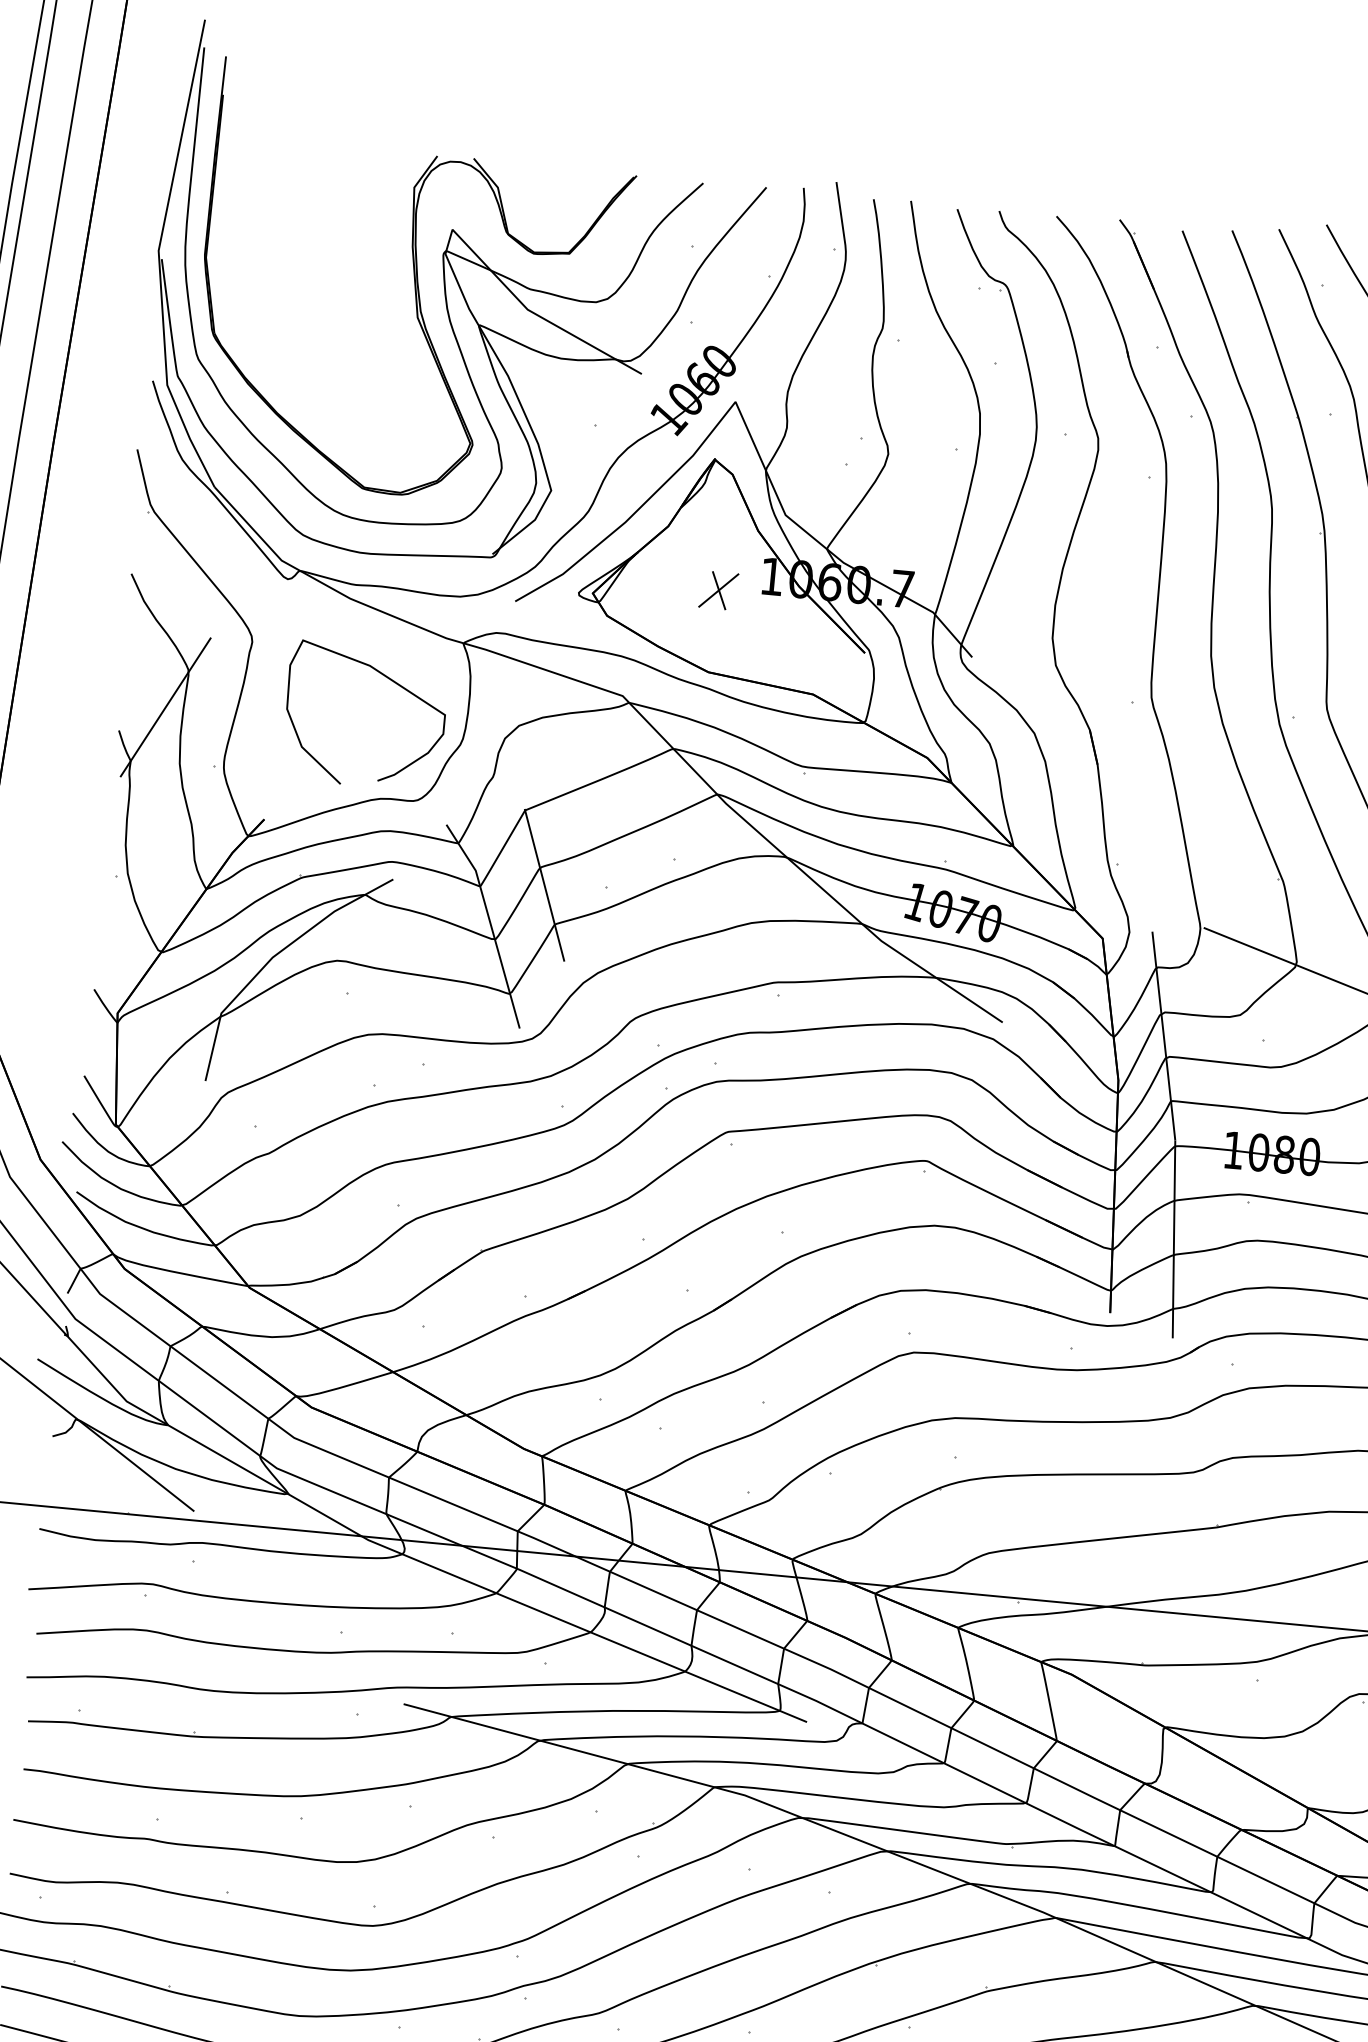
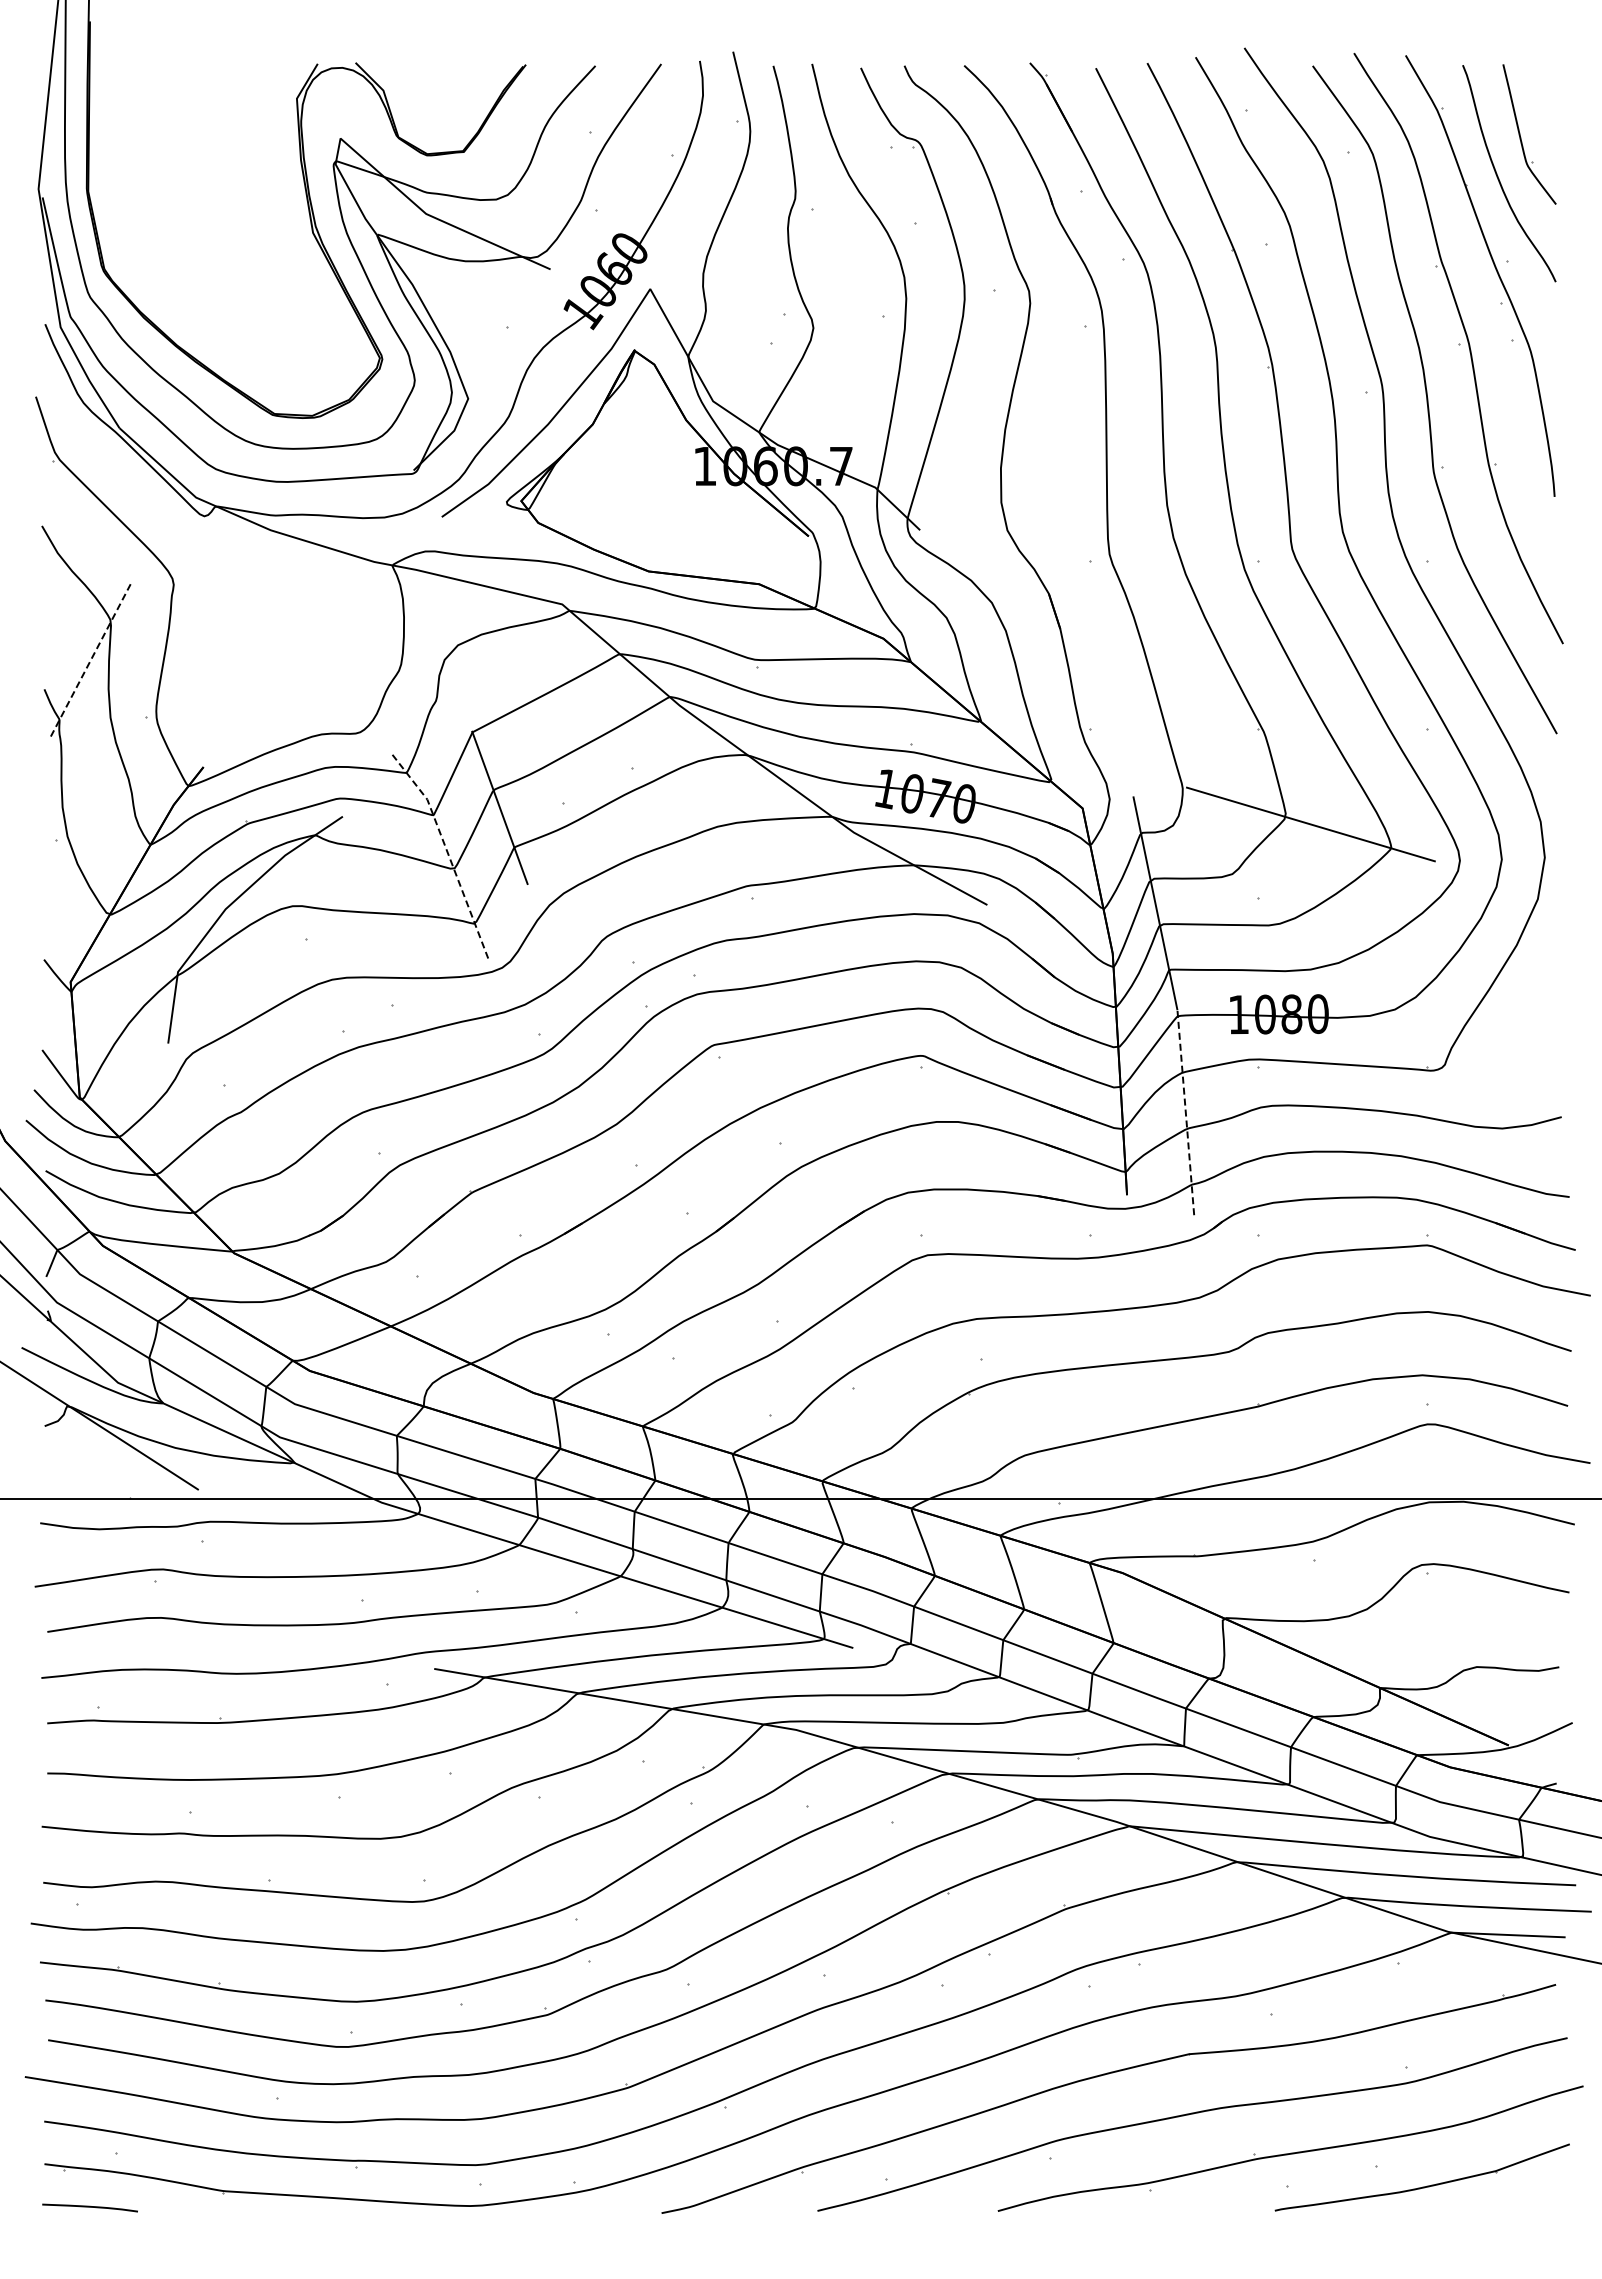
part: (718, 590) -> (650, 485), removed
curve: (387, 678) -> (317, 609), removed
line: (165, 707) -> (90, 660), solid -> dashed
line: (490, 922) -> (447, 851), solid -> dashed
line: (1173, 1239) -> (1185, 1112), solid -> dashed

